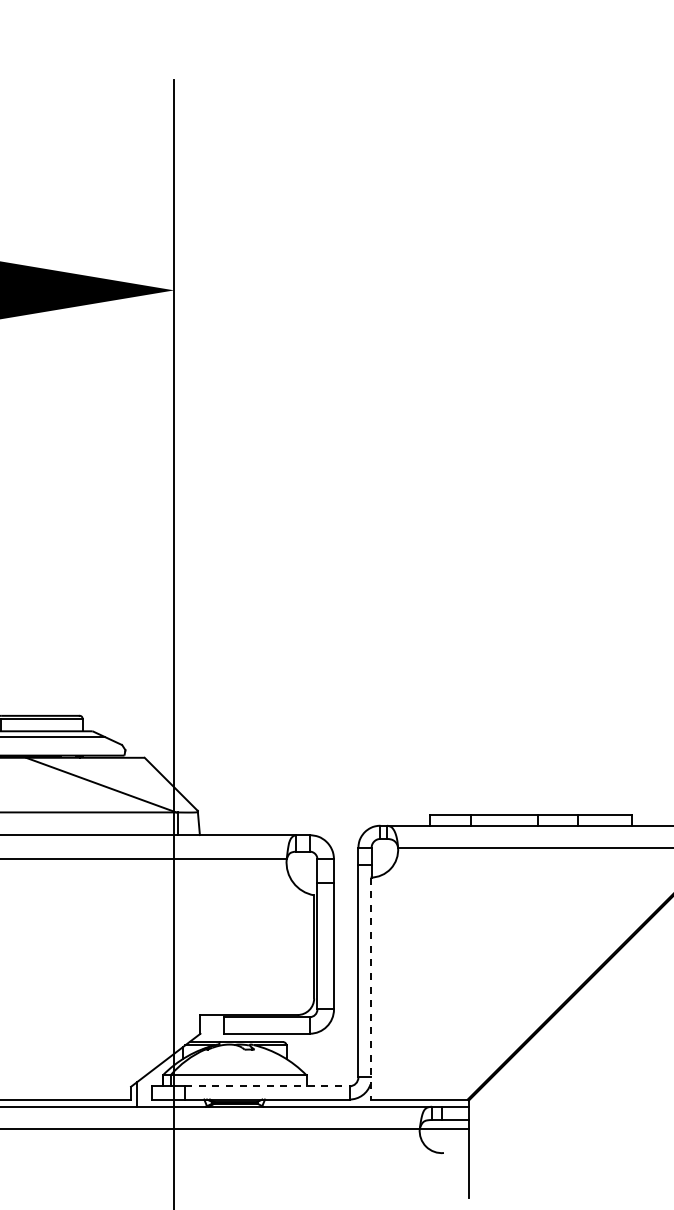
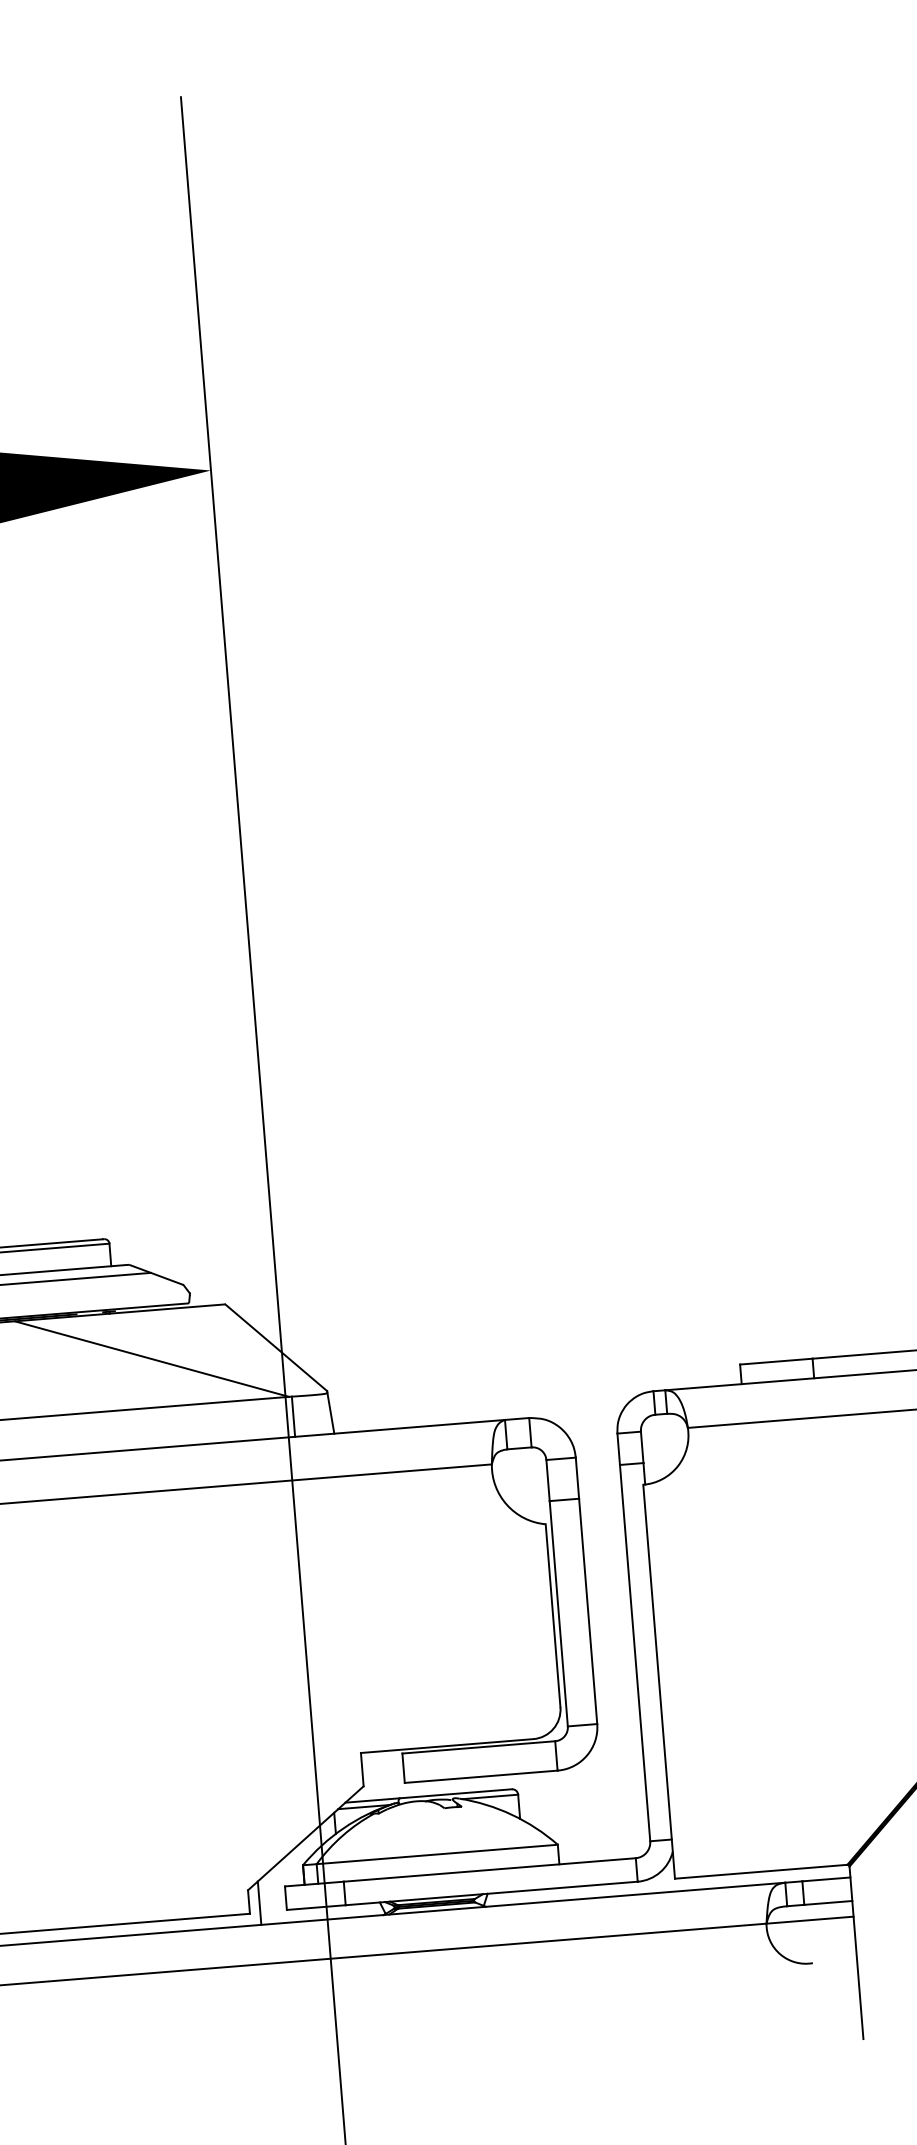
line: (370, 988) -> (659, 1681), dashed -> solid
line: (267, 1086) -> (490, 1870), dashed -> solid

